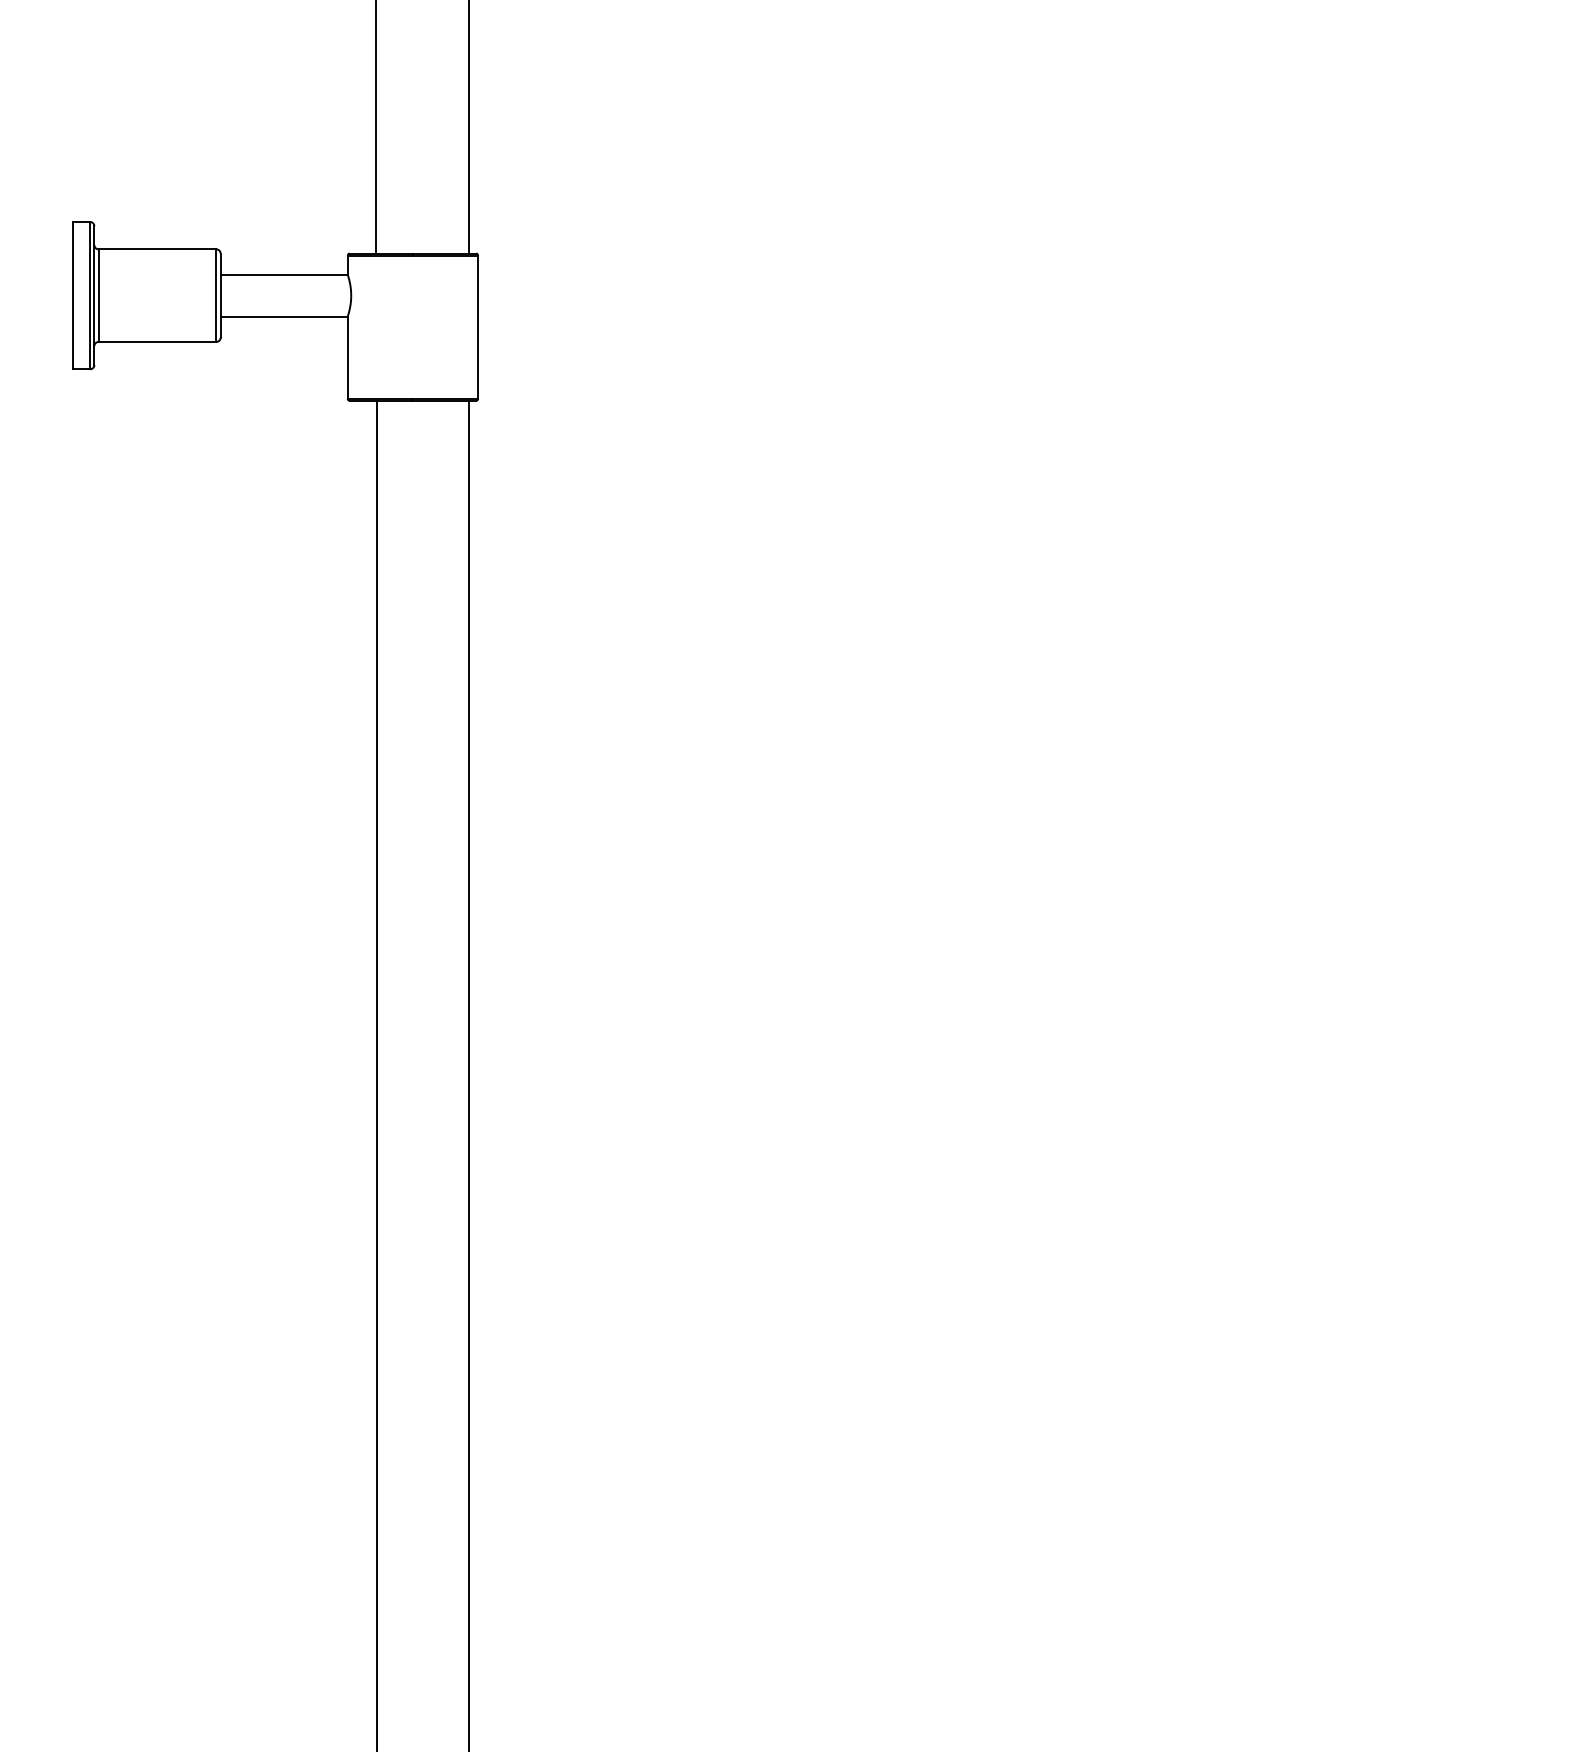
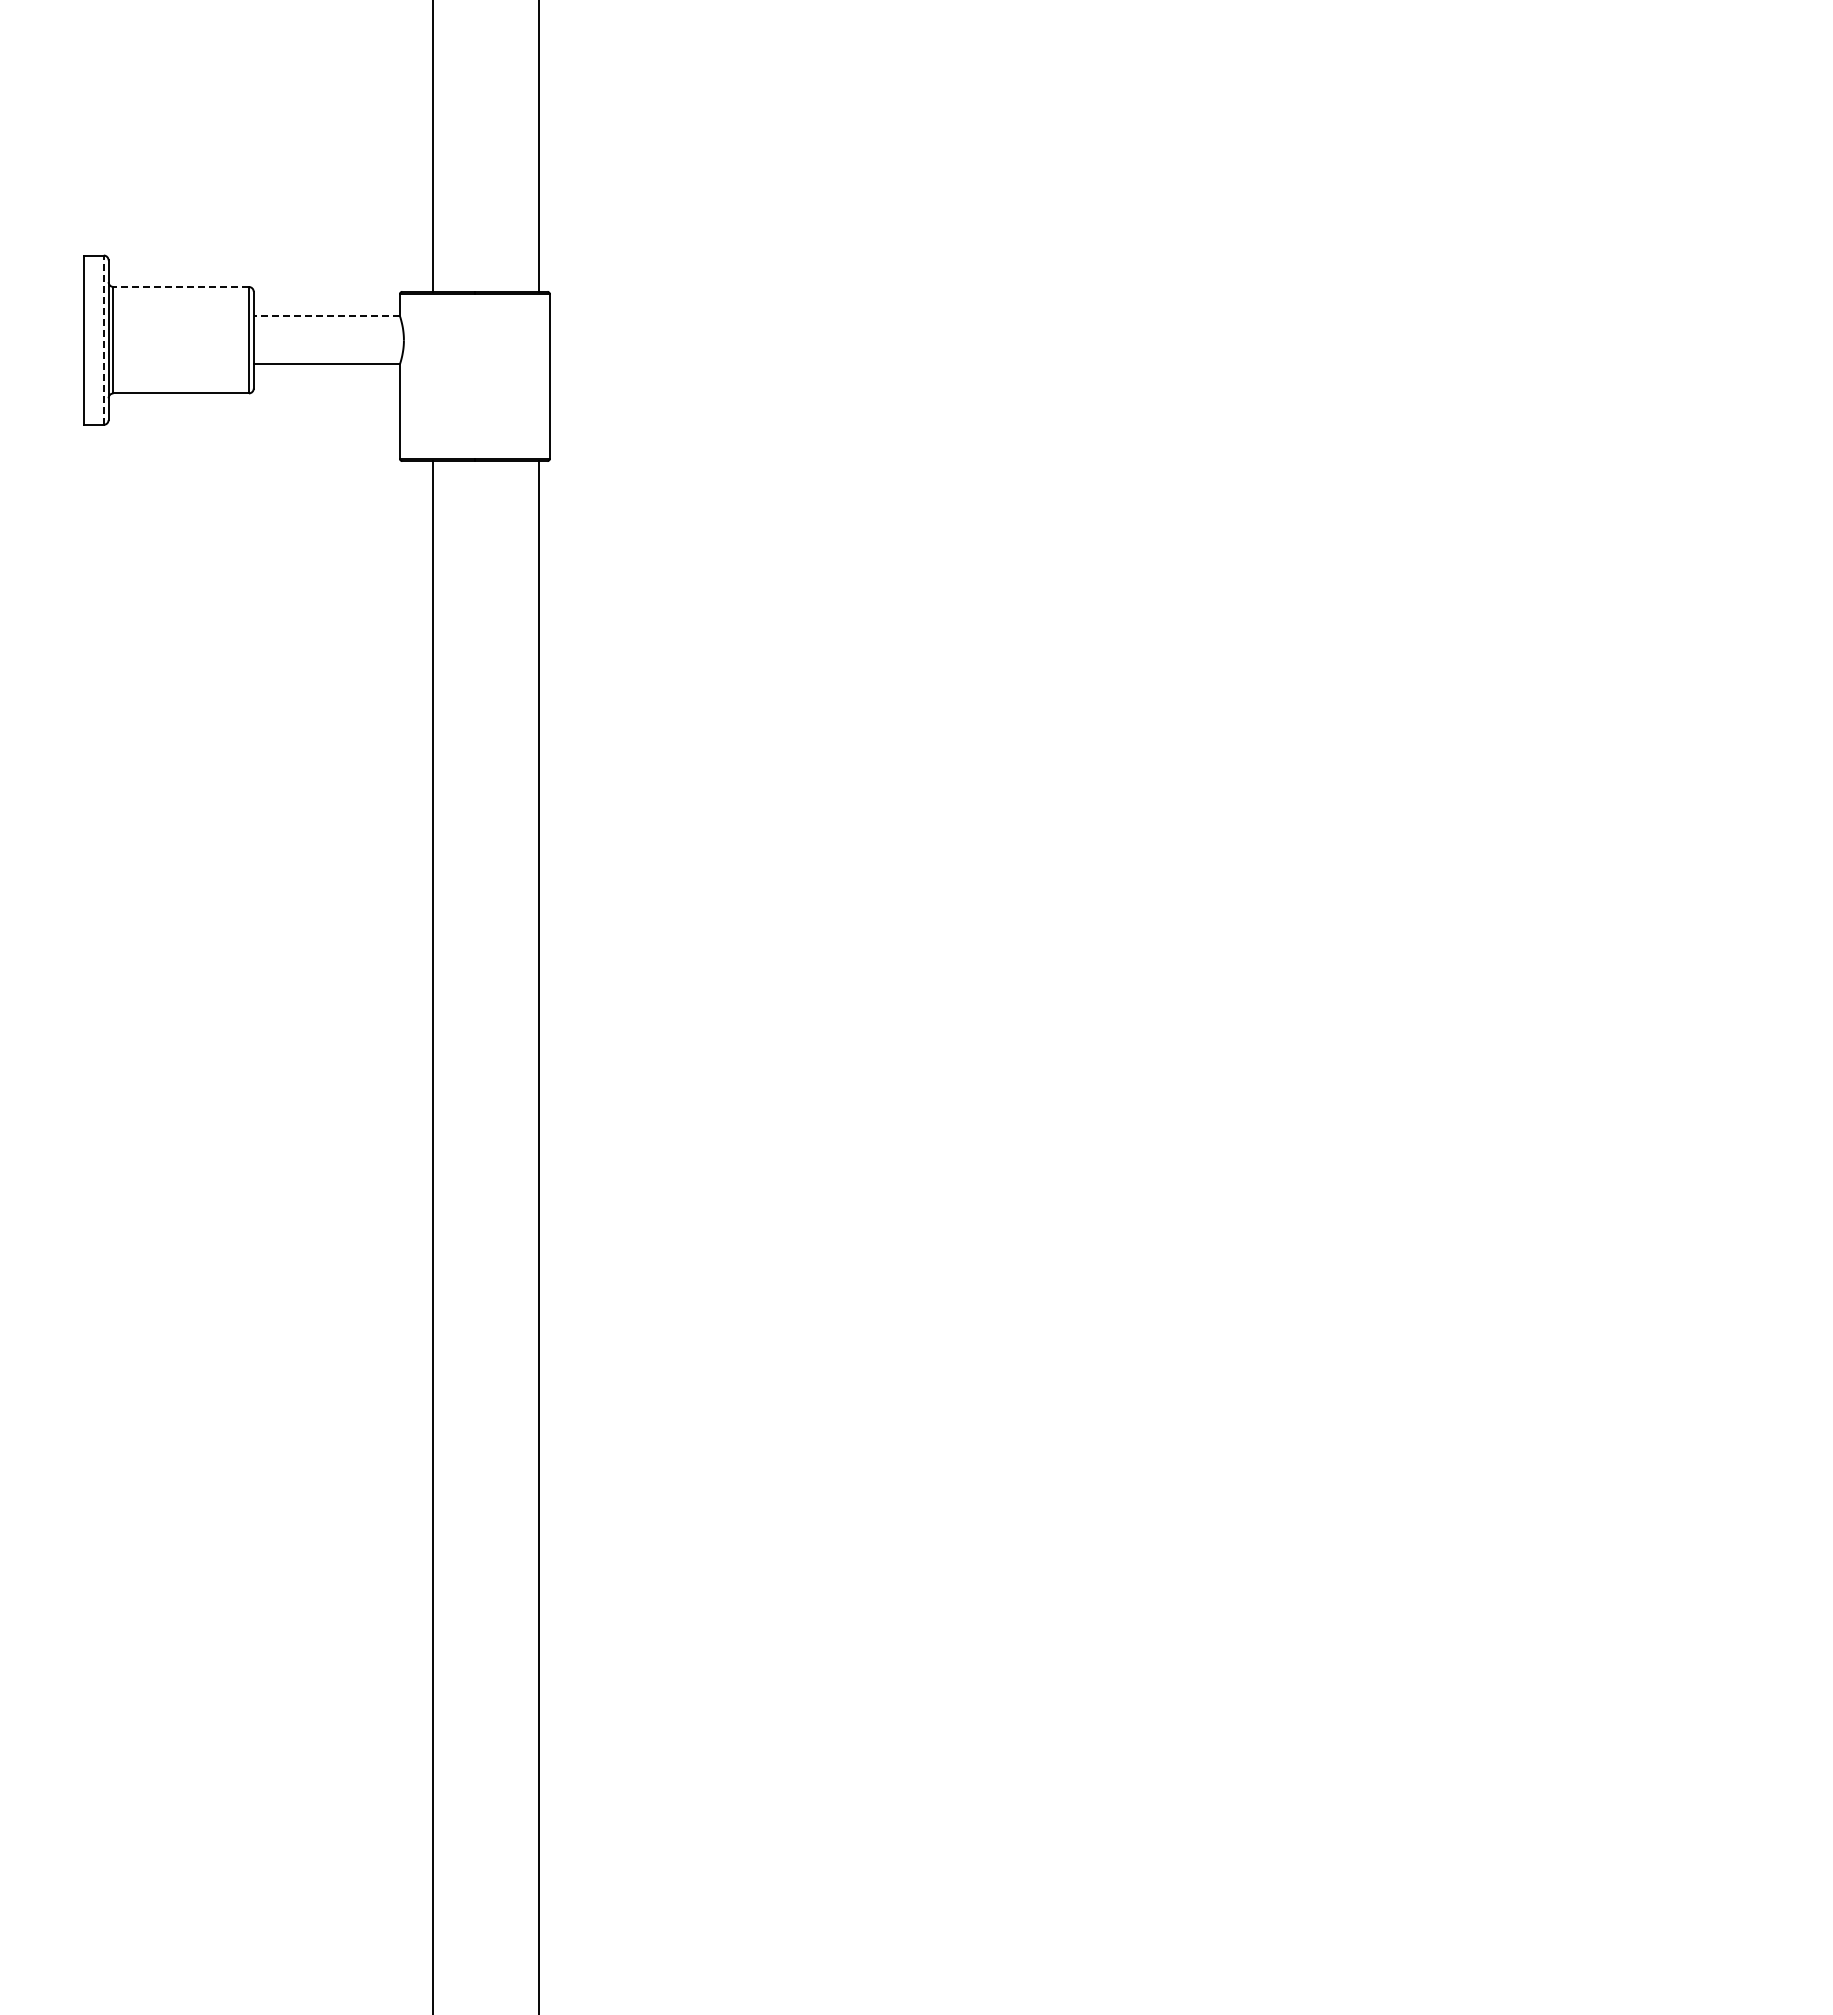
line: (157, 248) -> (181, 286), solid -> dashed
line: (283, 275) -> (326, 316), solid -> dashed
line: (89, 295) -> (103, 340), solid -> dashed

